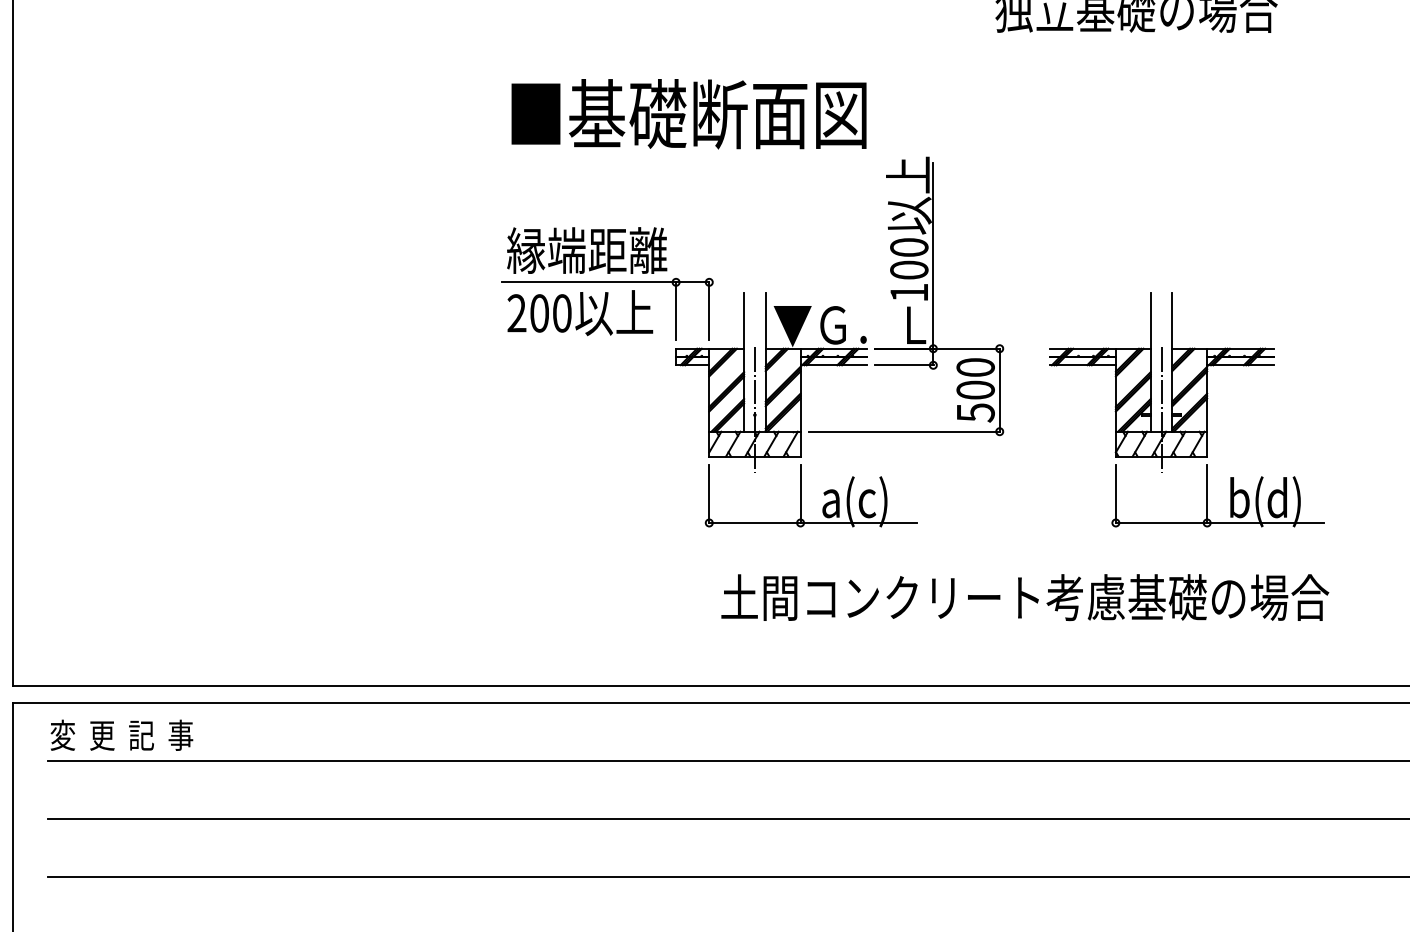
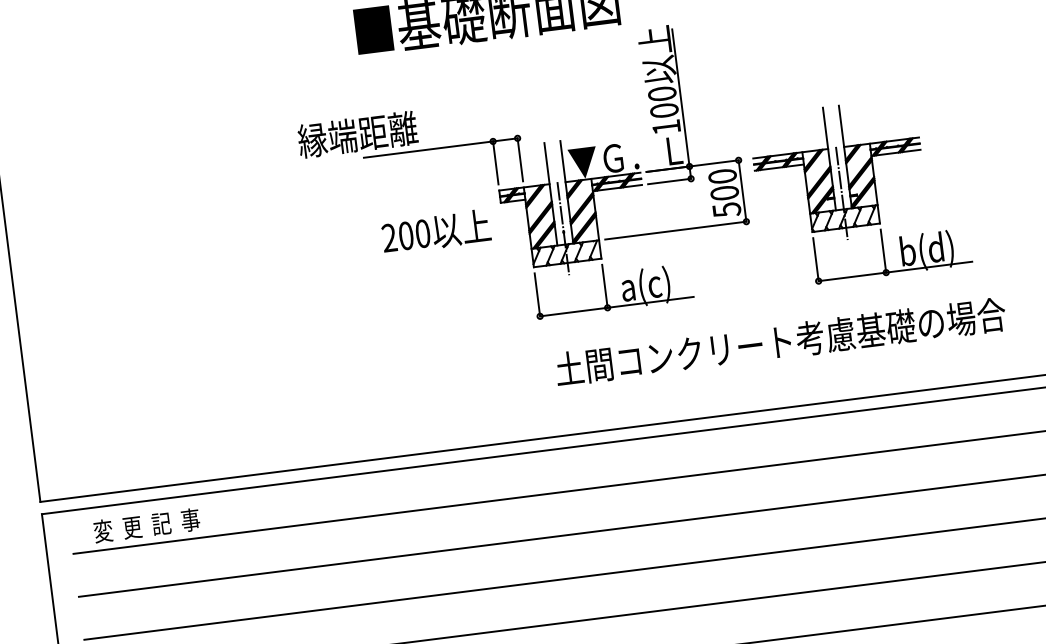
text: (587, 250) -> (358, 134), moved
text: (580, 313) -> (436, 232), moved
part: (1186, 409) -> (860, 190), moved
text: (121, 734) -> (146, 524), moved

